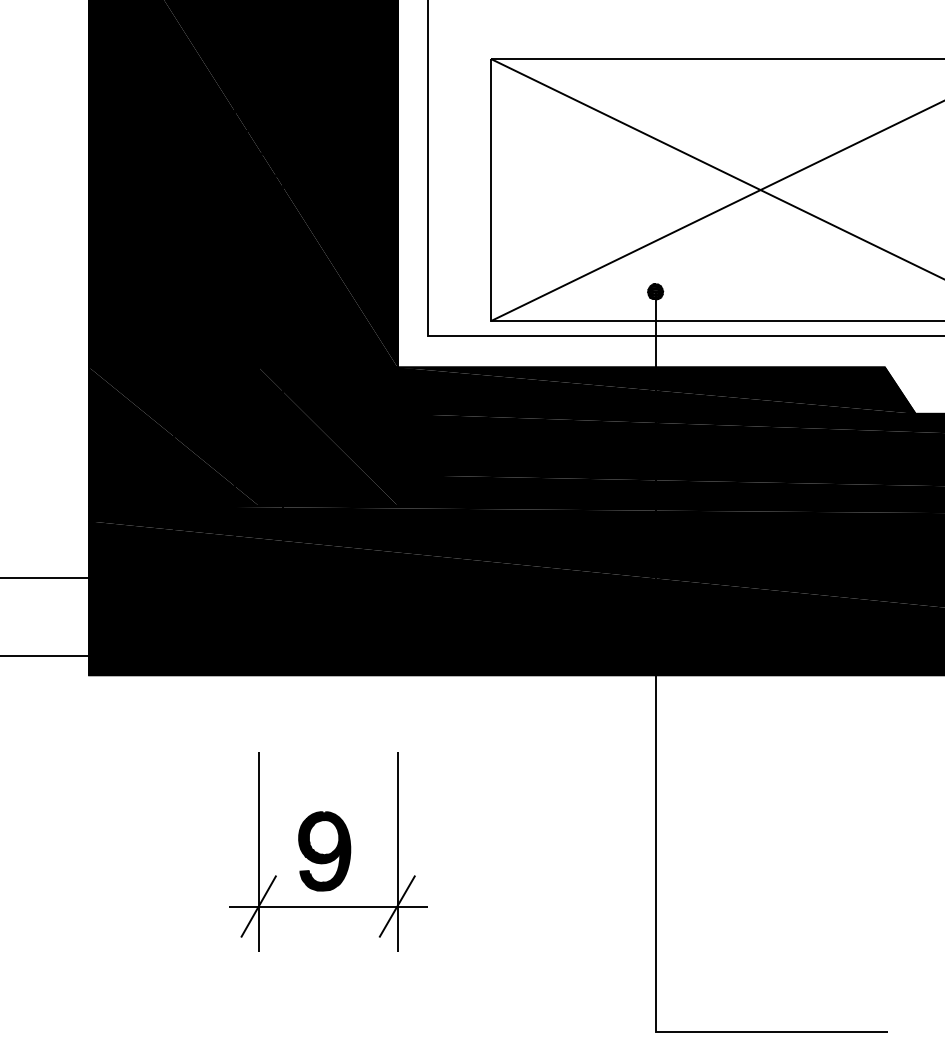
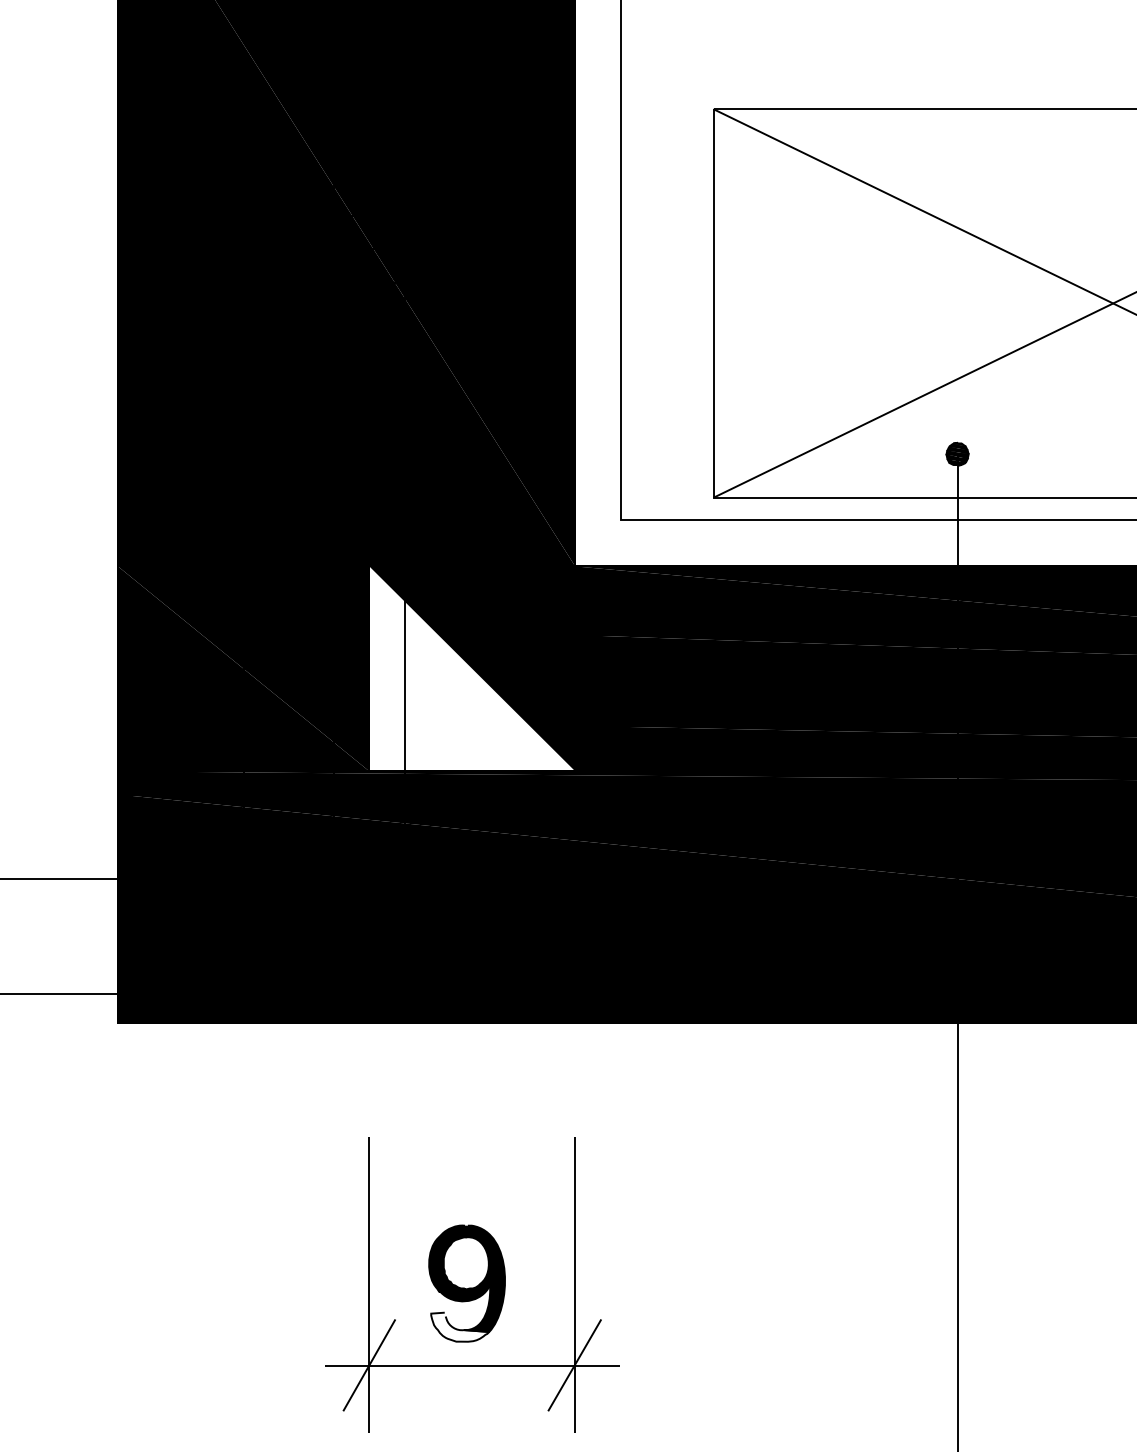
fill: (327, 436) -> (471, 668), removed
fill: (319, 880) -> (459, 1326), removed

